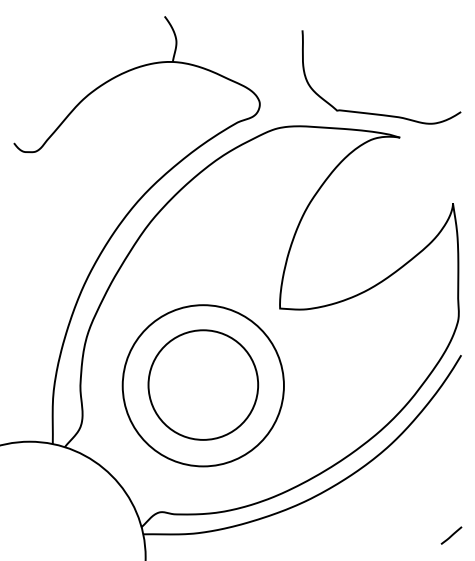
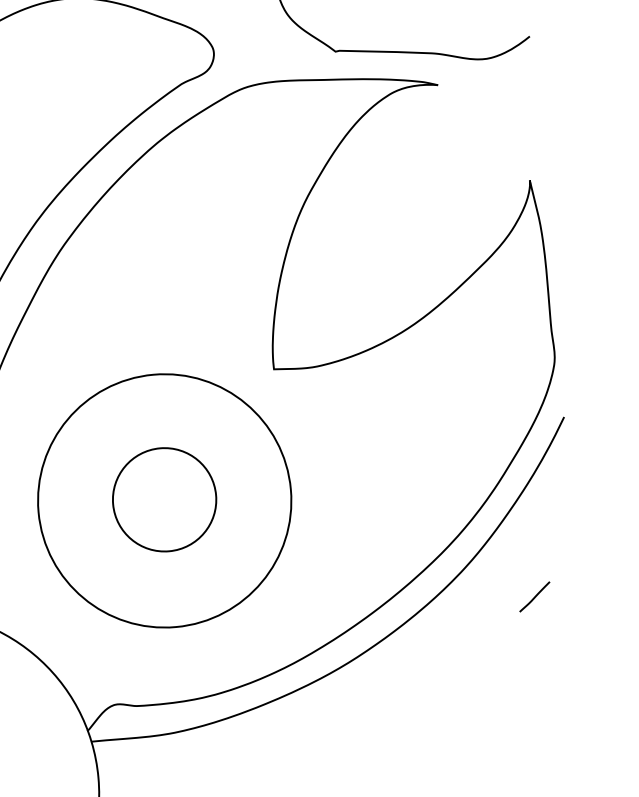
circle: (203, 384) -> (164, 498), size x0.6
line: (451, 535) -> (534, 596), moved

